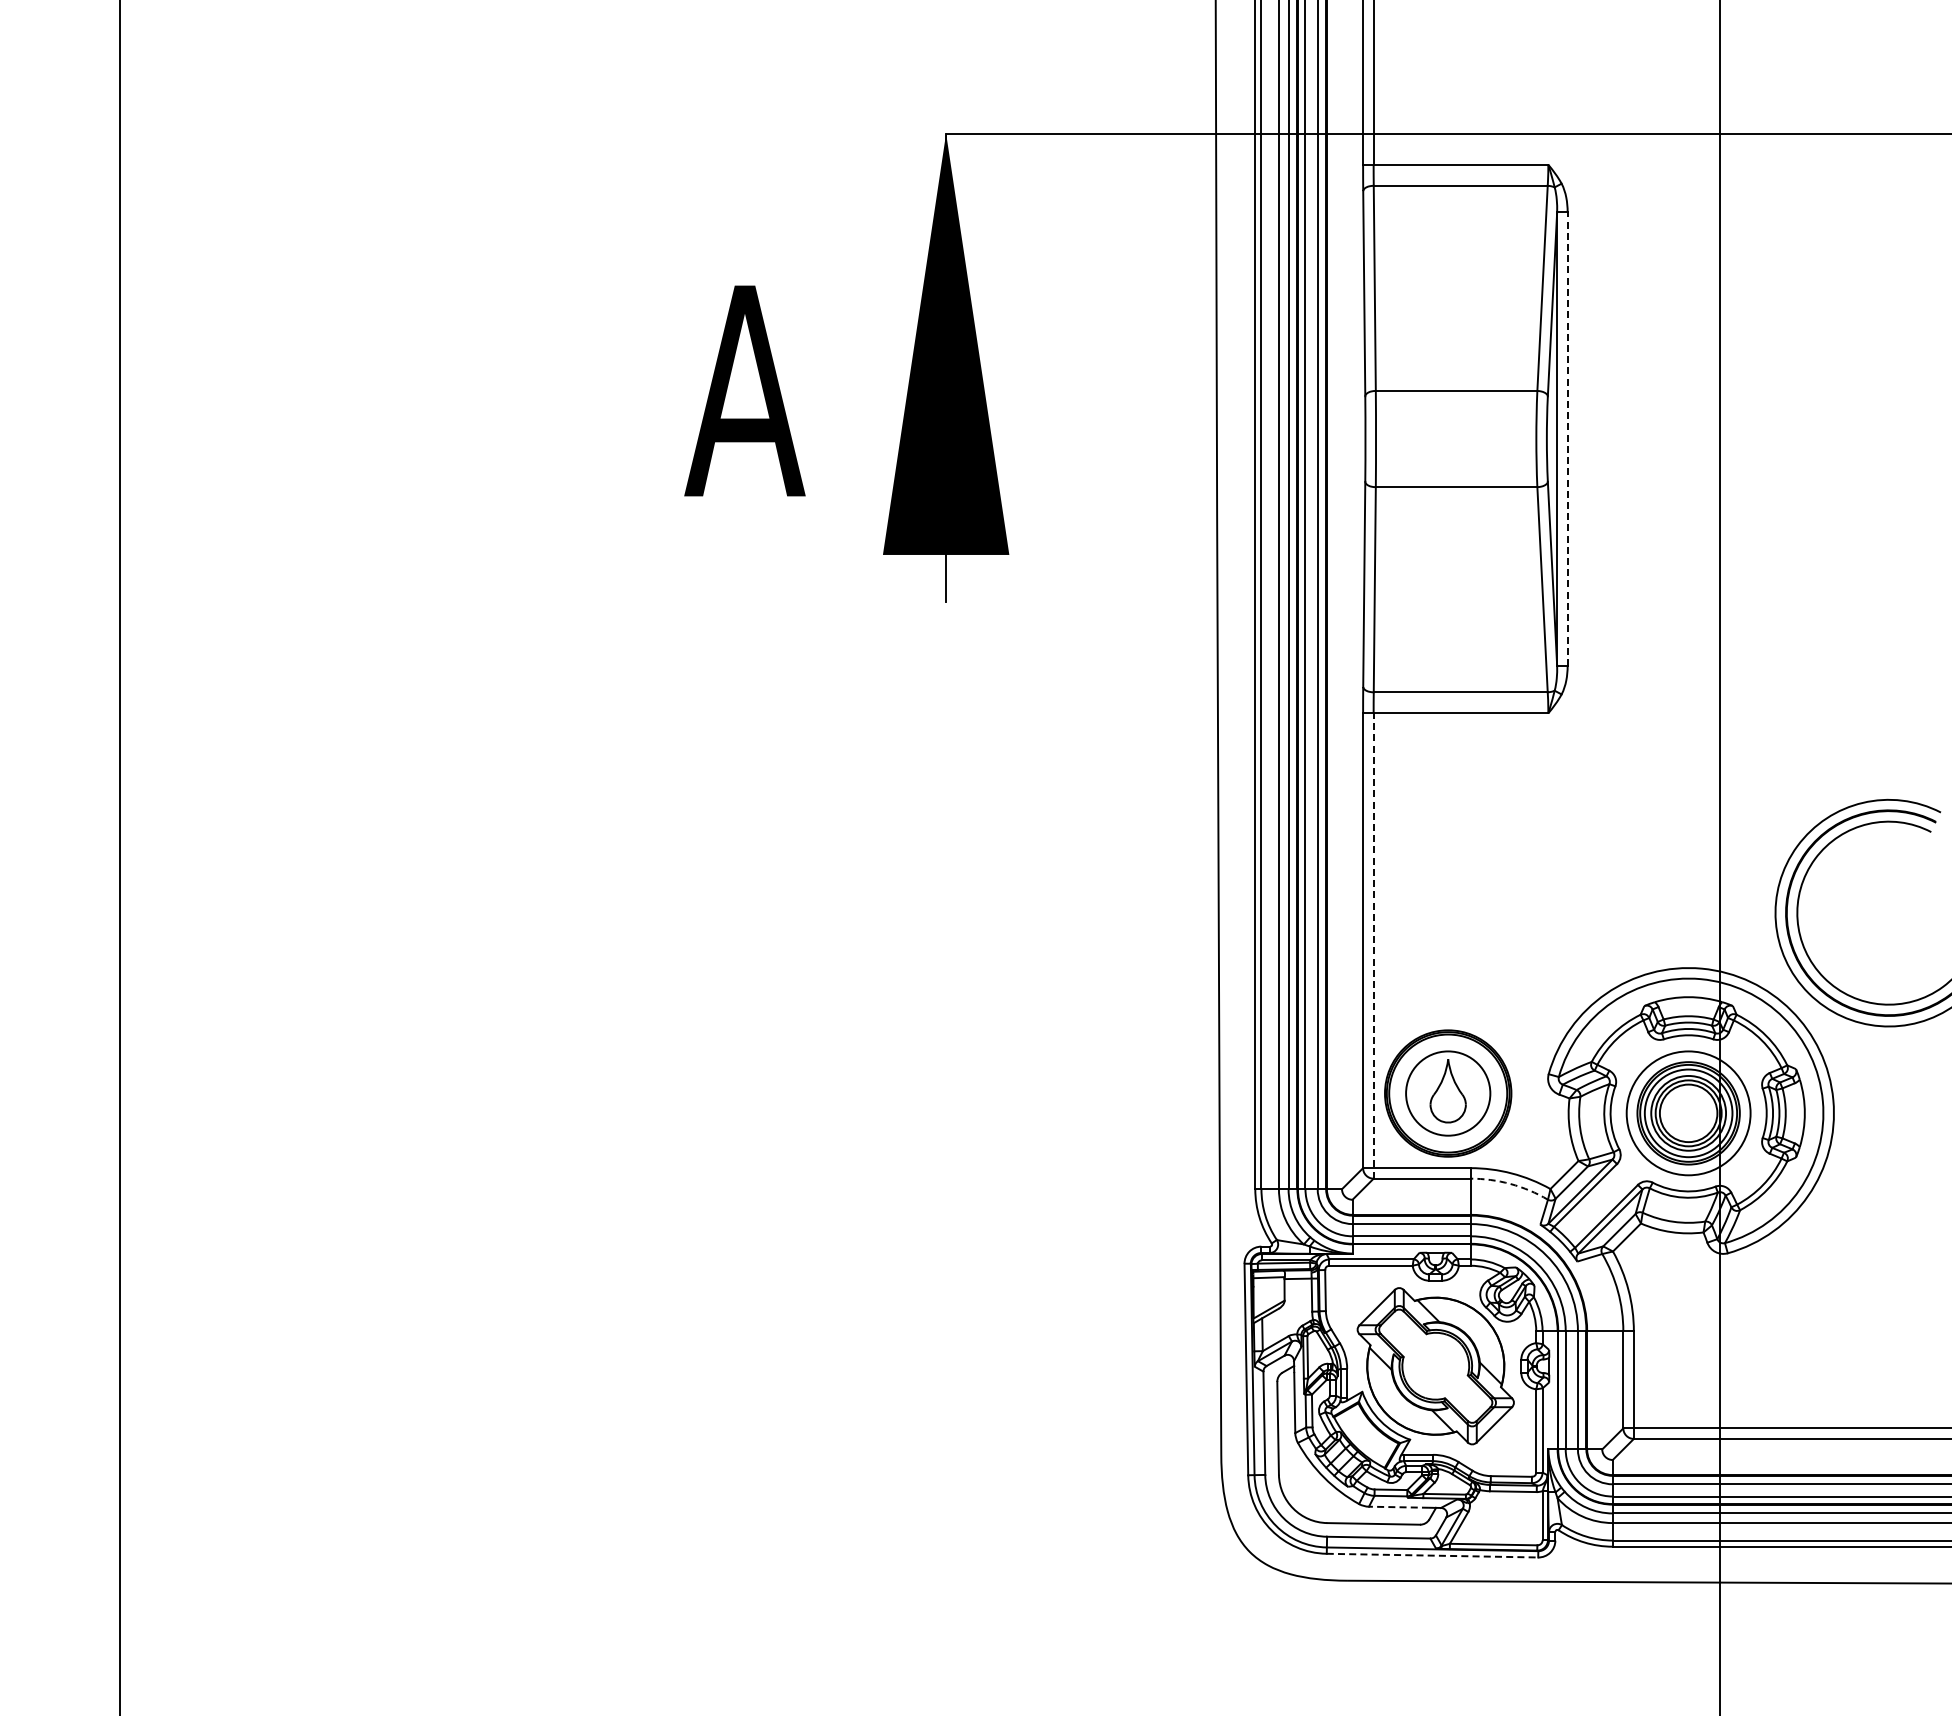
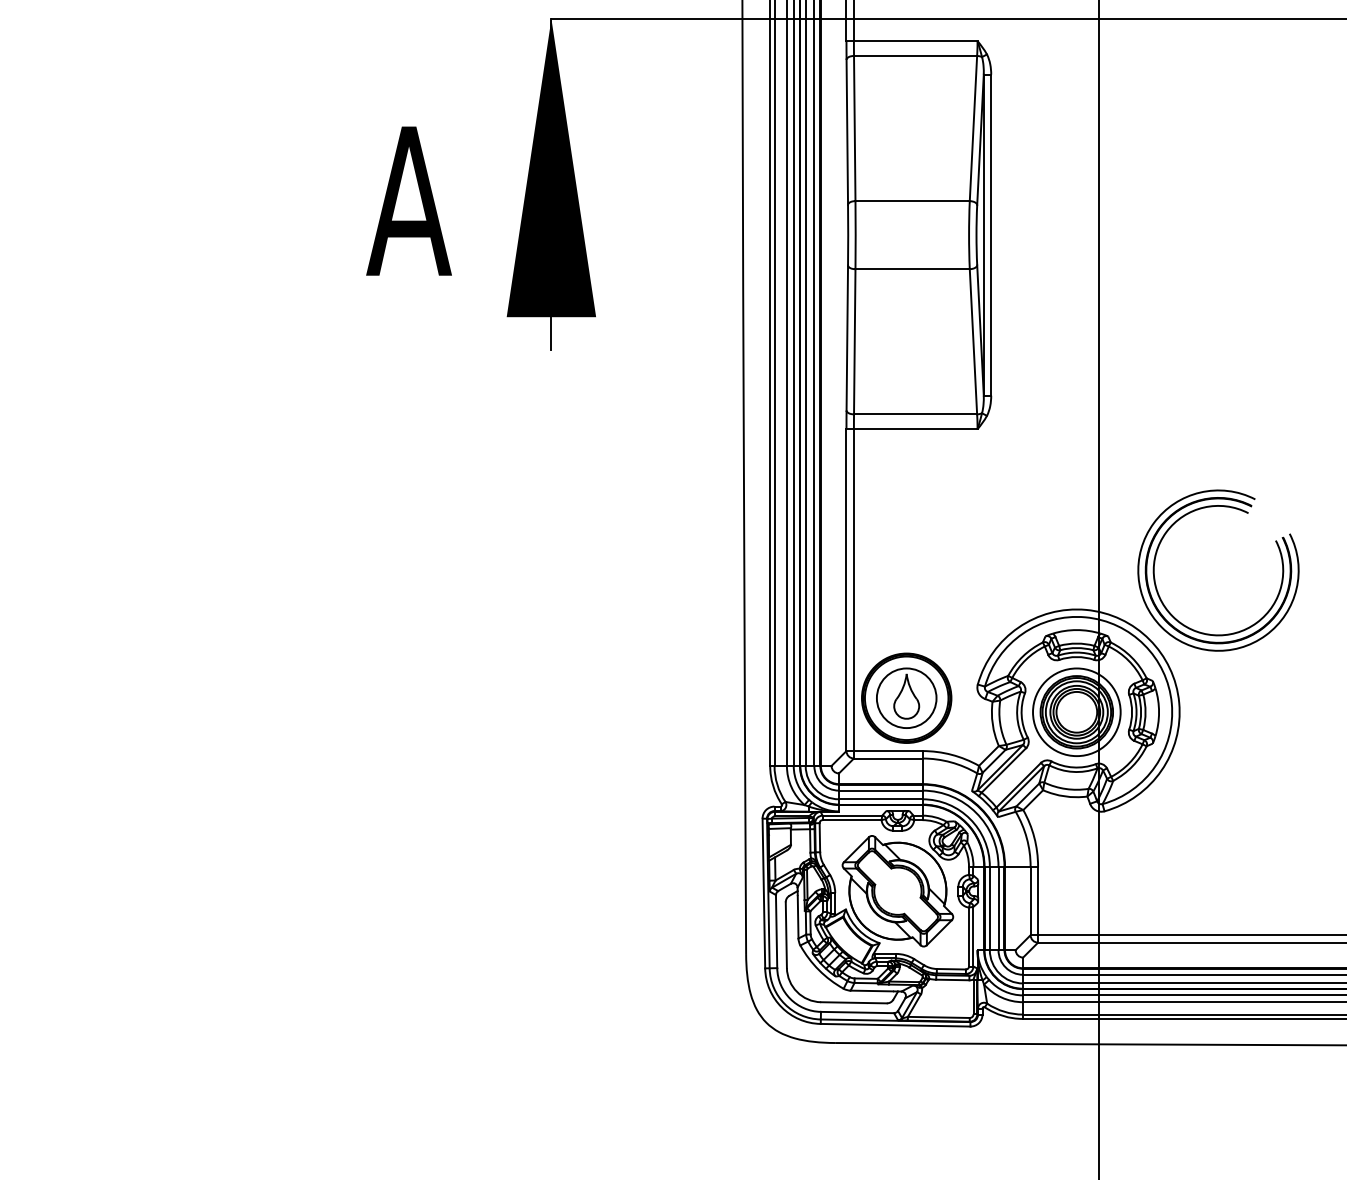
line: (1567, 439) -> (991, 235), dashed -> solid
line: (1373, 946) -> (853, 594), dashed -> solid
arc: (1510, 1184) -> (950, 762), dashed -> solid
line: (1398, 1507) -> (871, 991), dashed -> solid
line: (1432, 1555) -> (895, 1025), dashed -> solid

